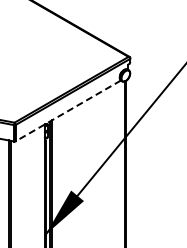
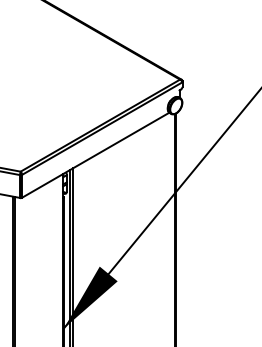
line: (68, 110) -> (96, 154), dashed -> solid

